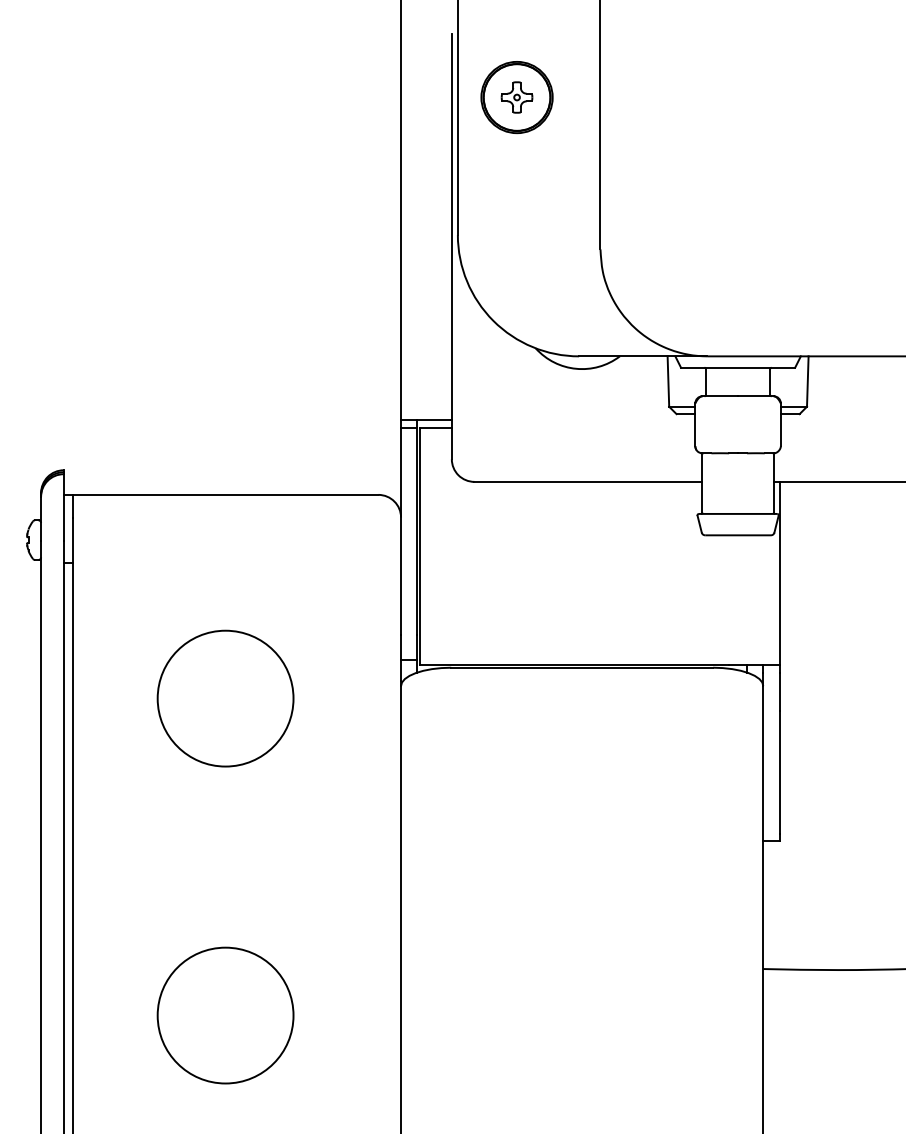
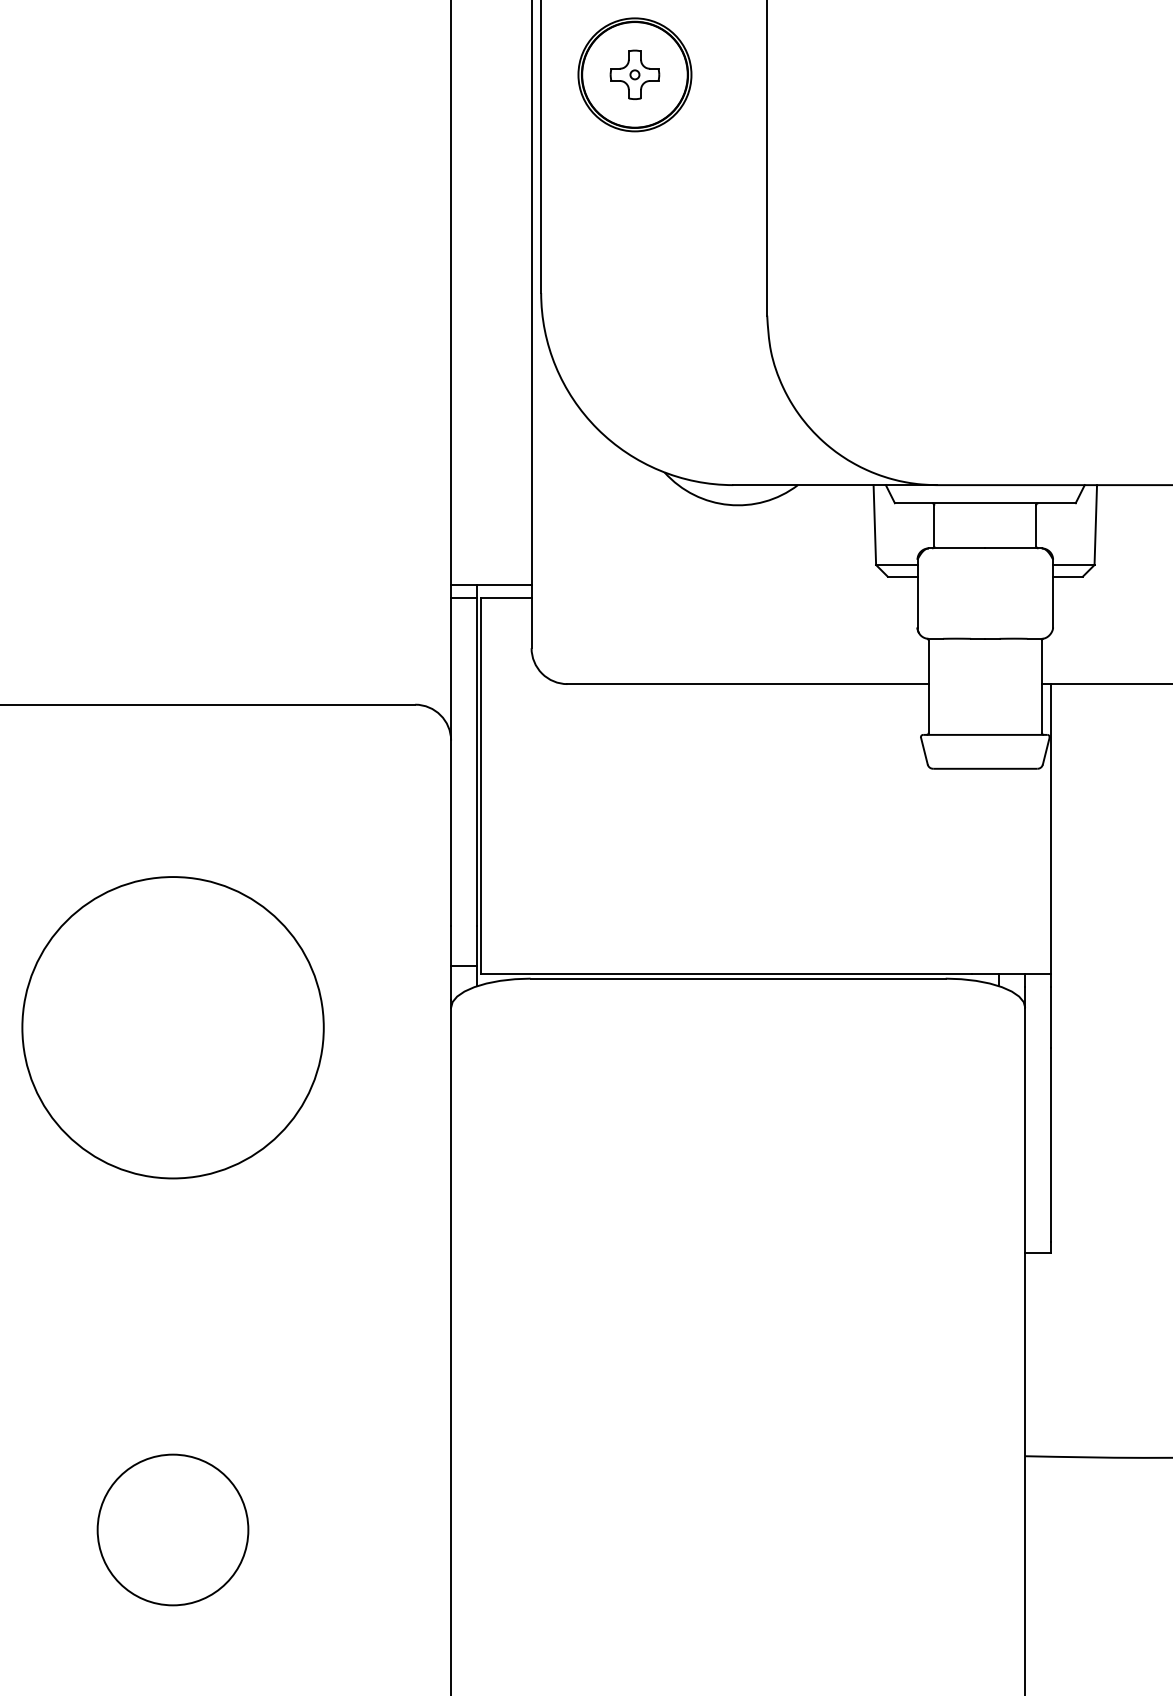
circle: (225, 698) -> (172, 1027), size x1.4
circle: (225, 1015) -> (172, 1529), size x0.7

